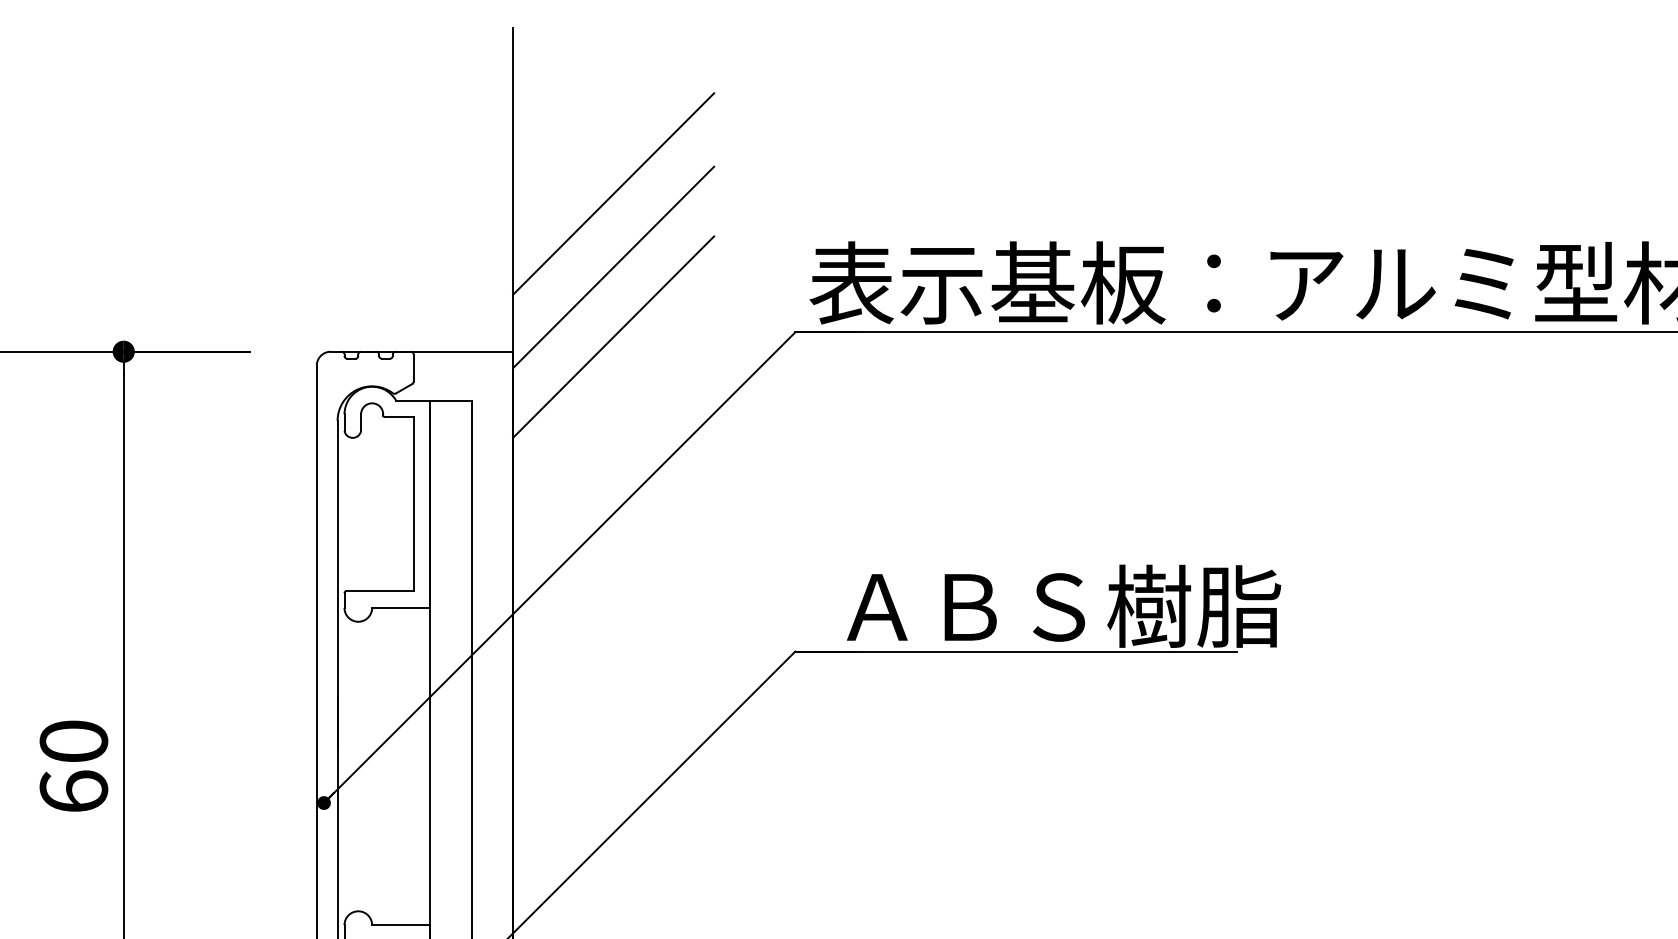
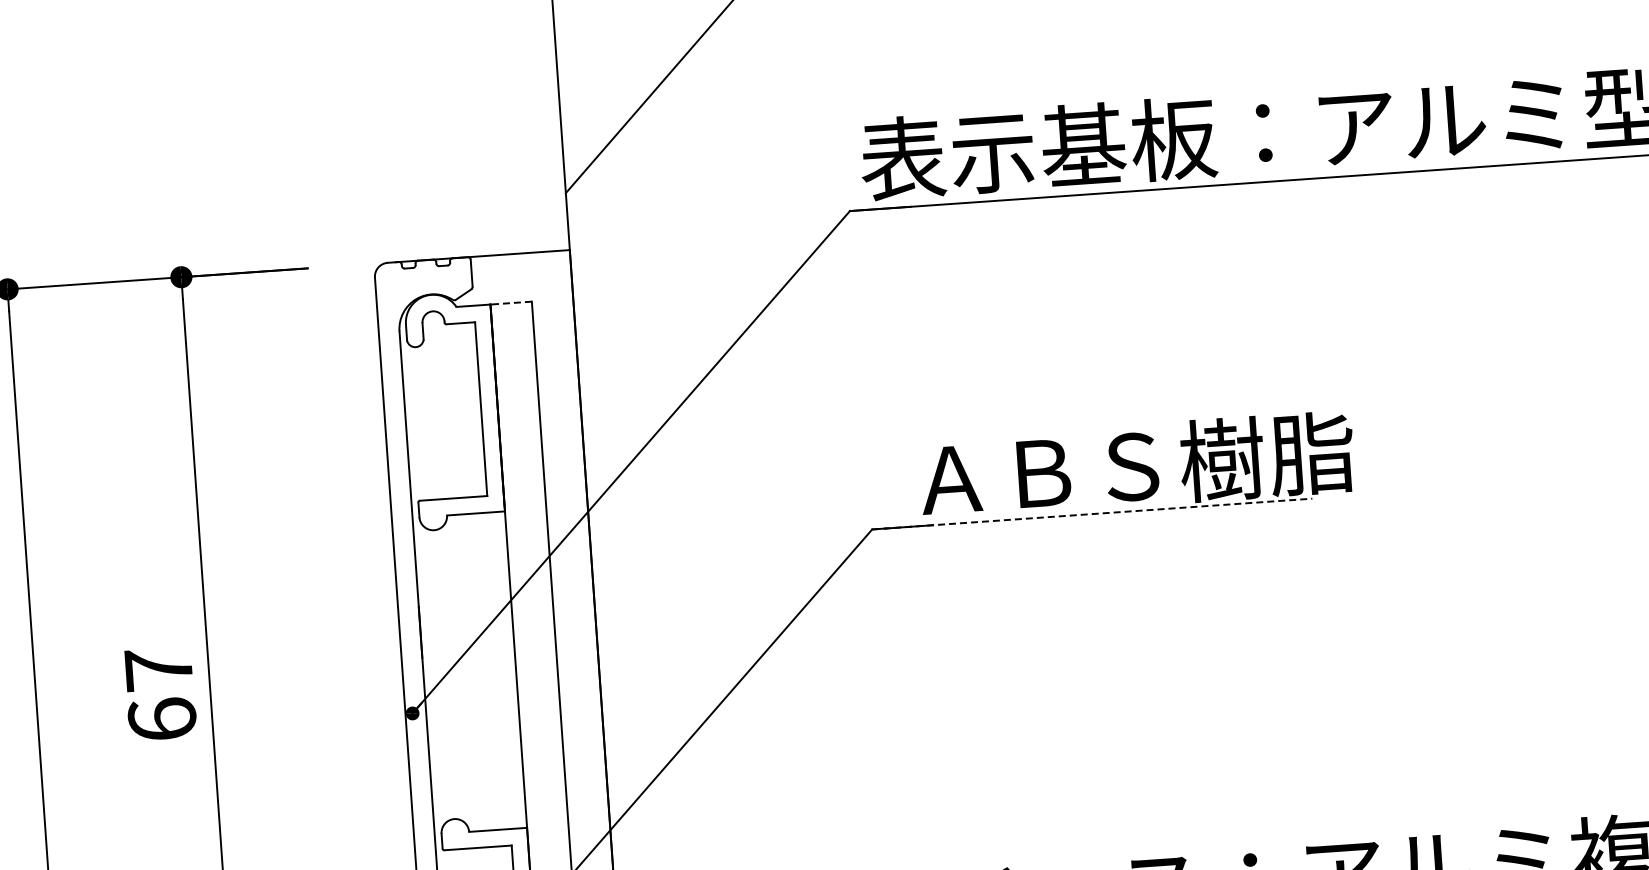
line: (613, 267) -> (664, 159), removed
line: (613, 336) -> (668, 227), removed
line: (450, 400) -> (510, 303), solid -> dashed
line: (1015, 651) -> (1091, 514), solid -> dashed
text: (73, 740) -> (158, 668), 60 -> 67

